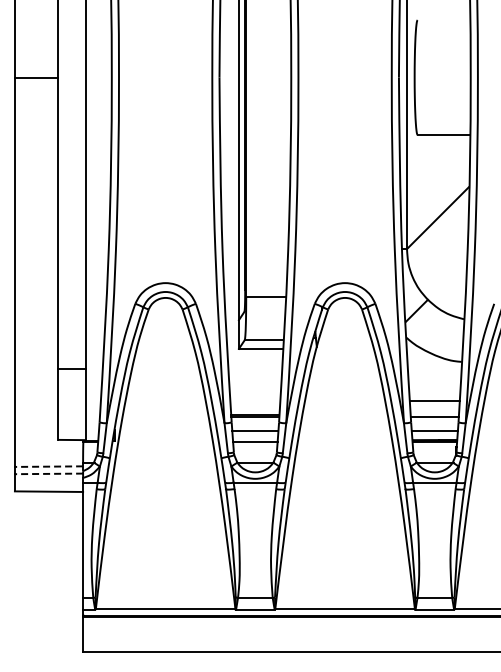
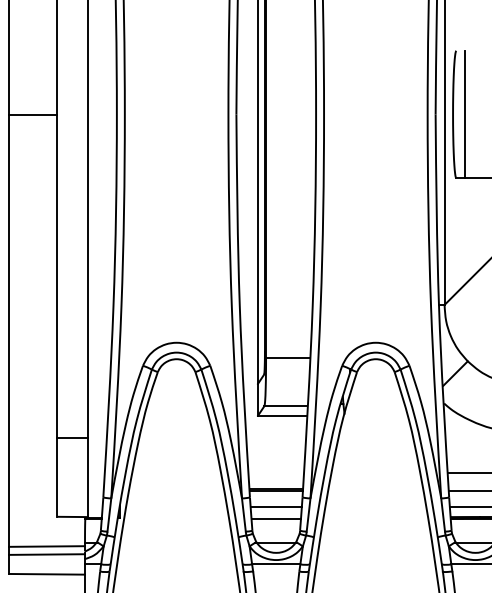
line: (425, 77) -> (465, 114), added
line: (48, 466) -> (46, 546), dashed -> solid
line: (48, 473) -> (46, 554), dashed -> solid

